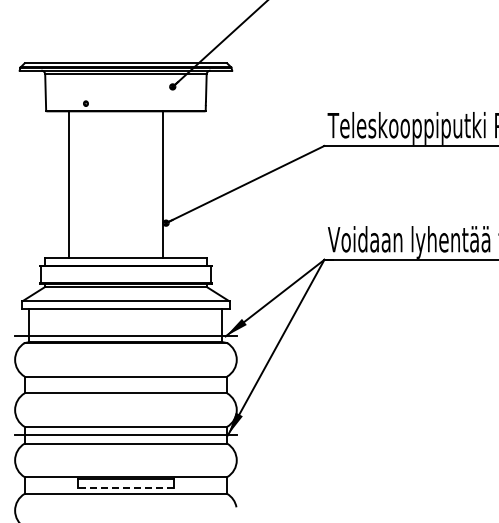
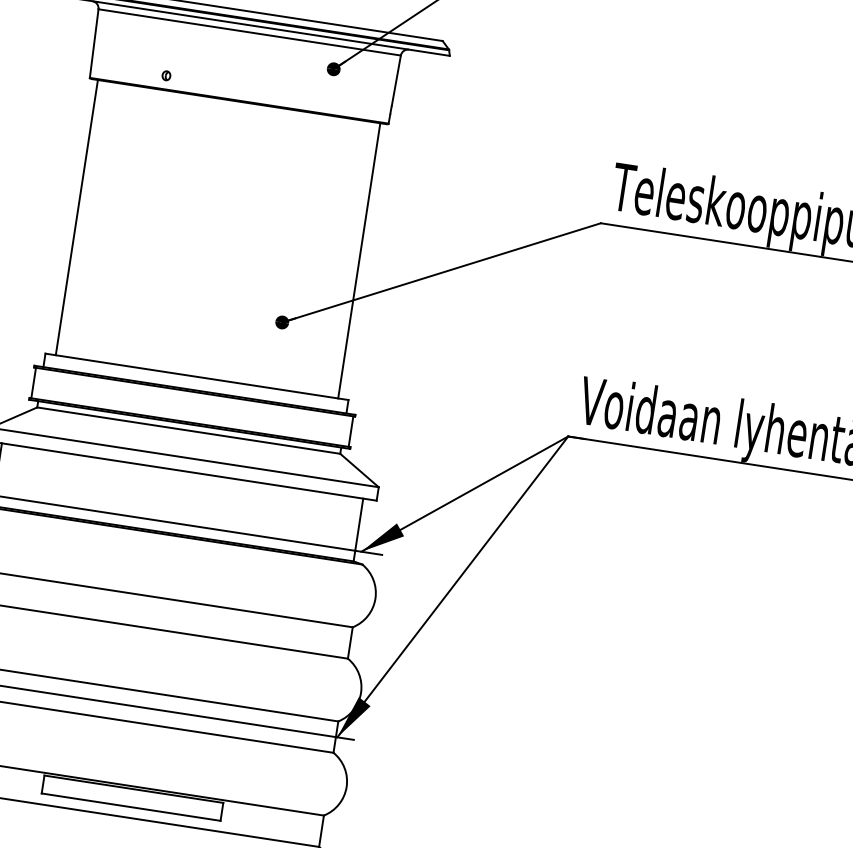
line: (68, 184) -> (76, 216), moved
line: (163, 184) -> (359, 260), moved
line: (125, 488) -> (130, 807), dashed -> solid

